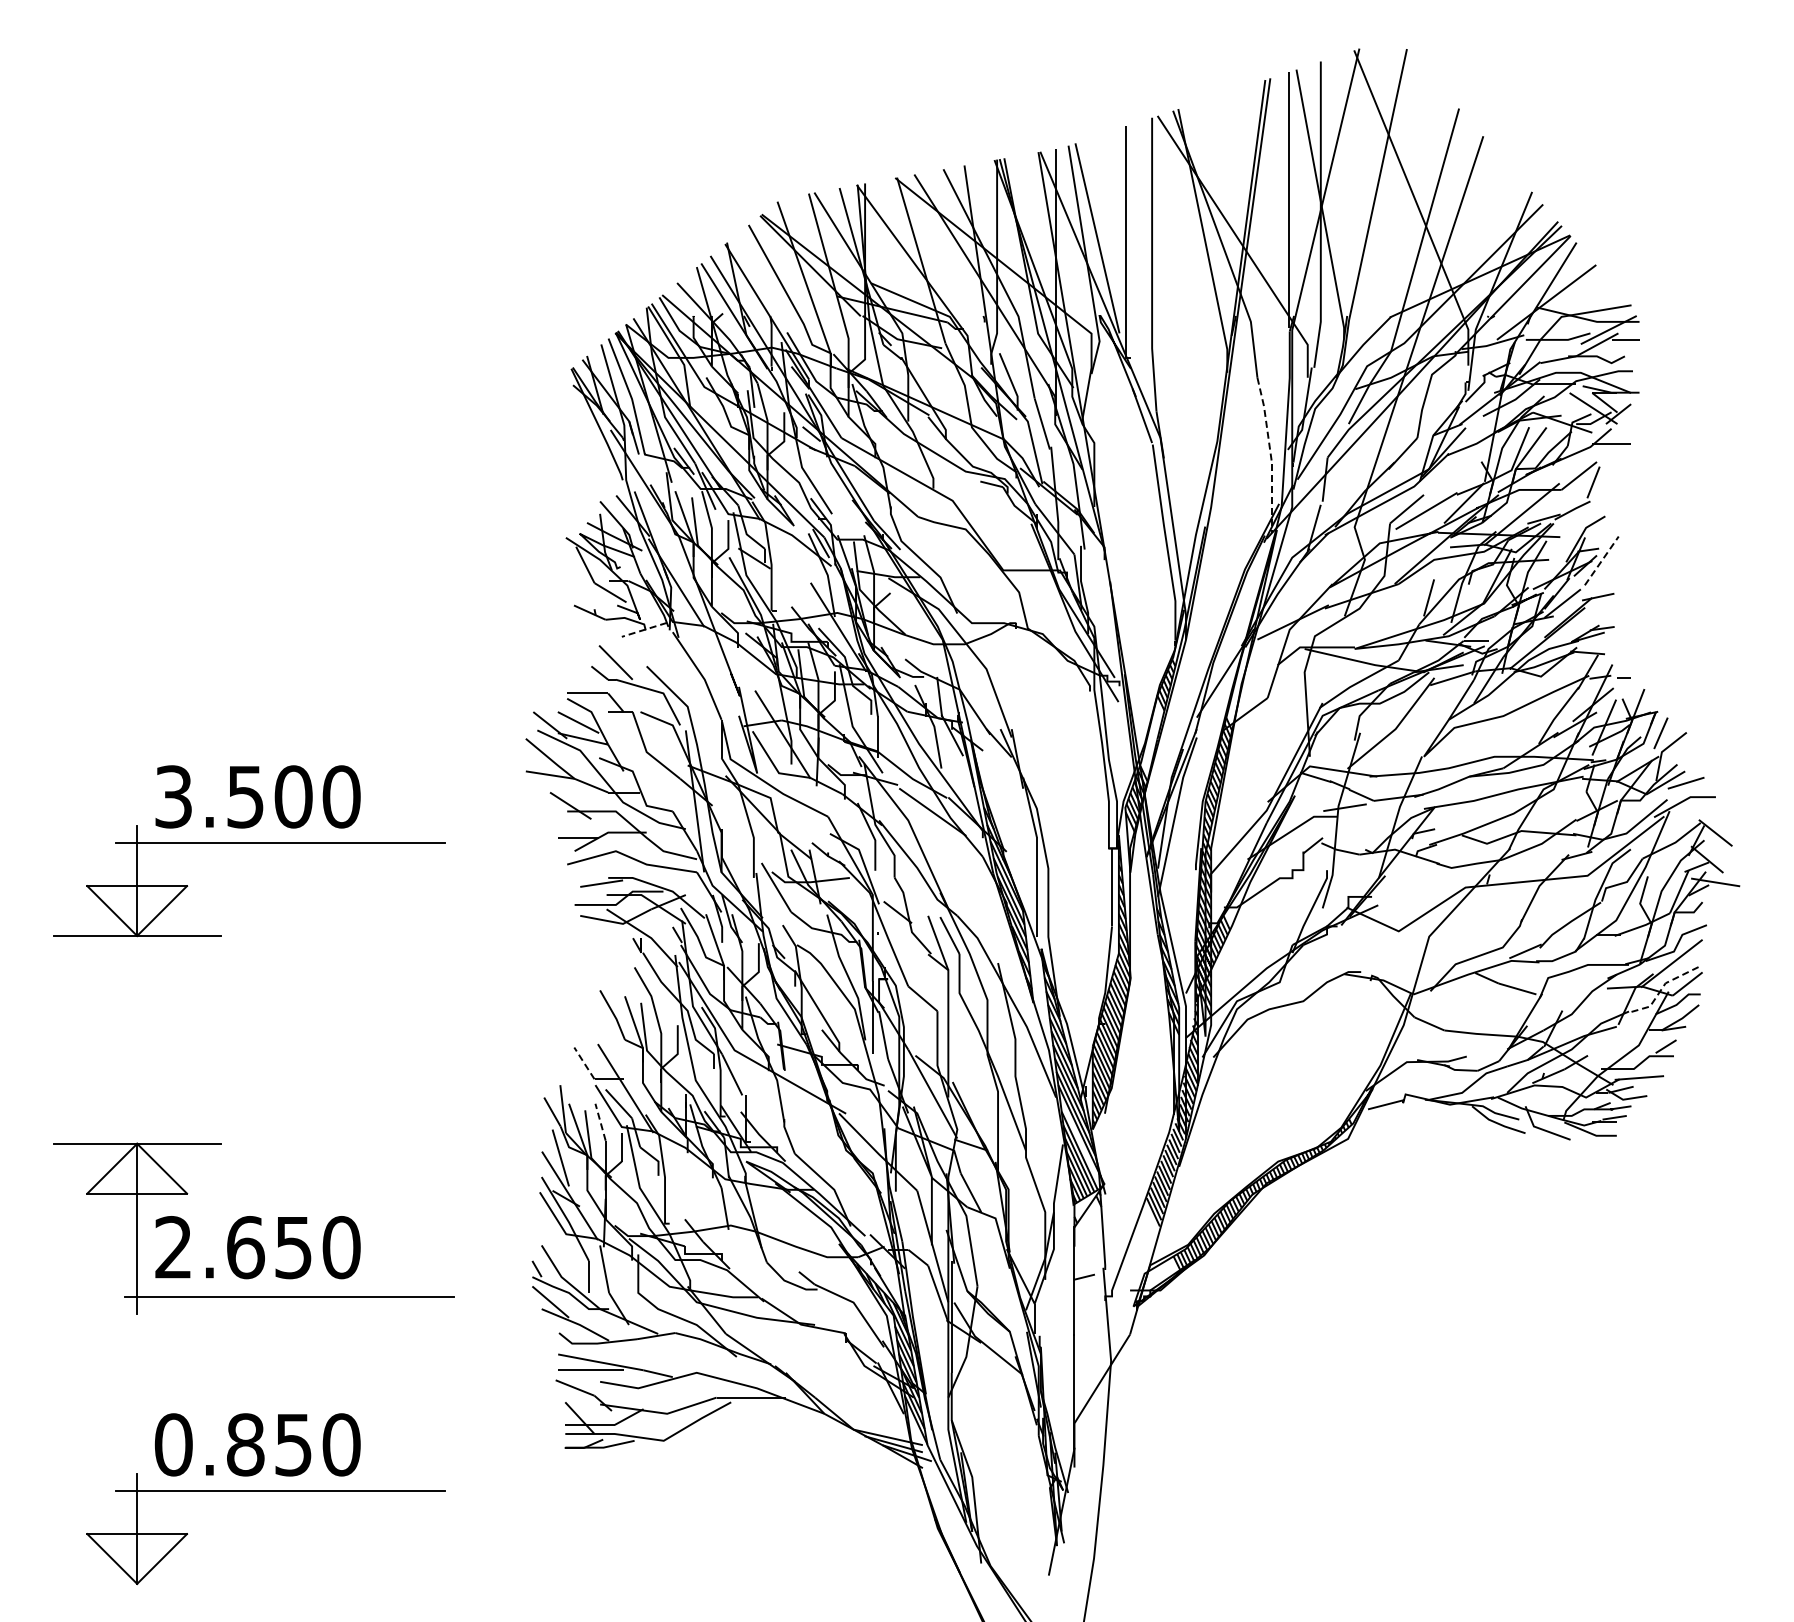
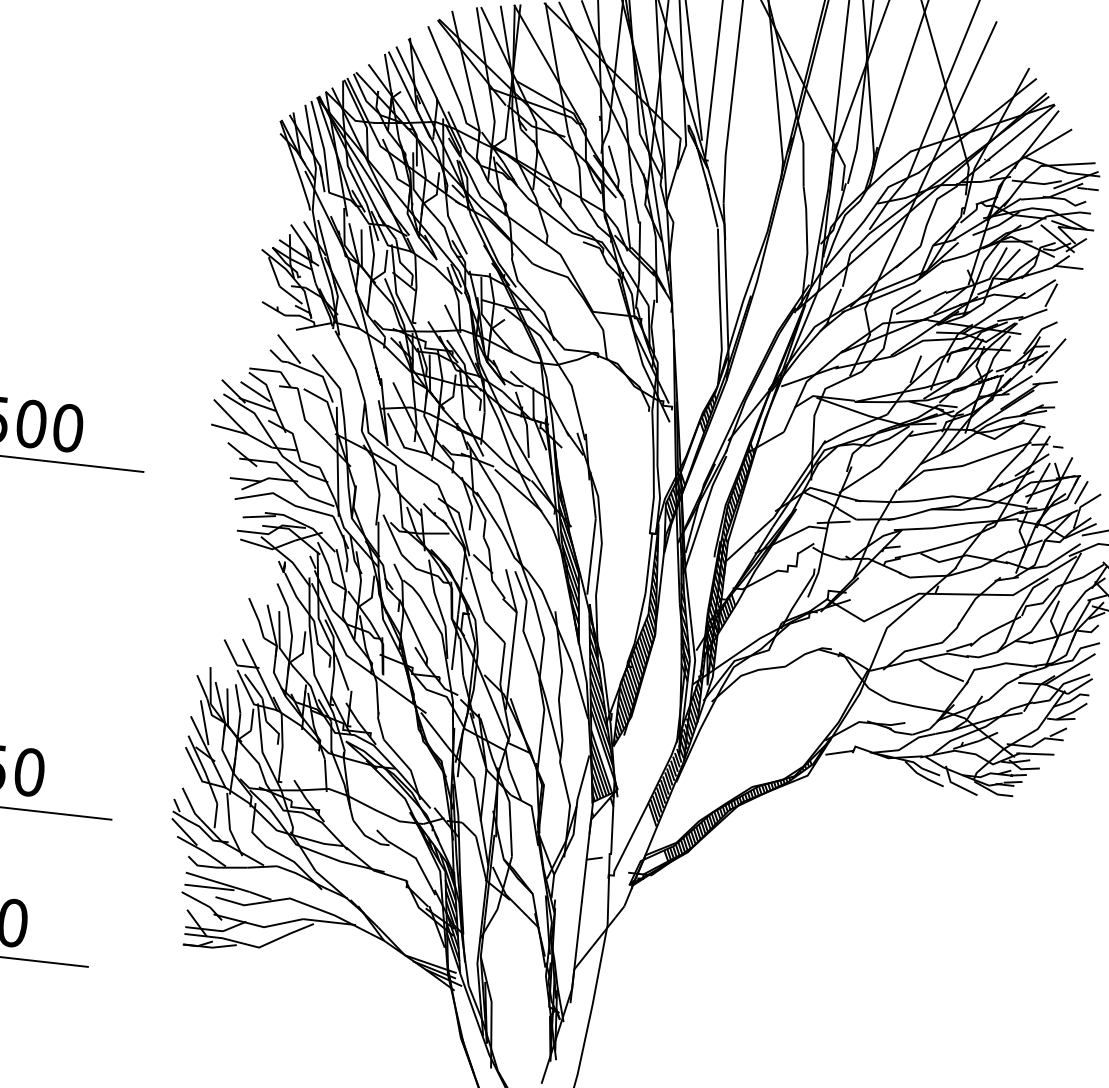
line: (1270, 454) -> (807, 246), dashed -> solid
line: (1601, 560) -> (1050, 355), dashed -> solid
line: (644, 629) -> (313, 326), dashed -> solid
line: (1661, 989) -> (1059, 688), dashed -> solid
line: (584, 1063) -> (230, 652), dashed -> solid
line: (600, 1121) -> (238, 698), dashed -> solid

